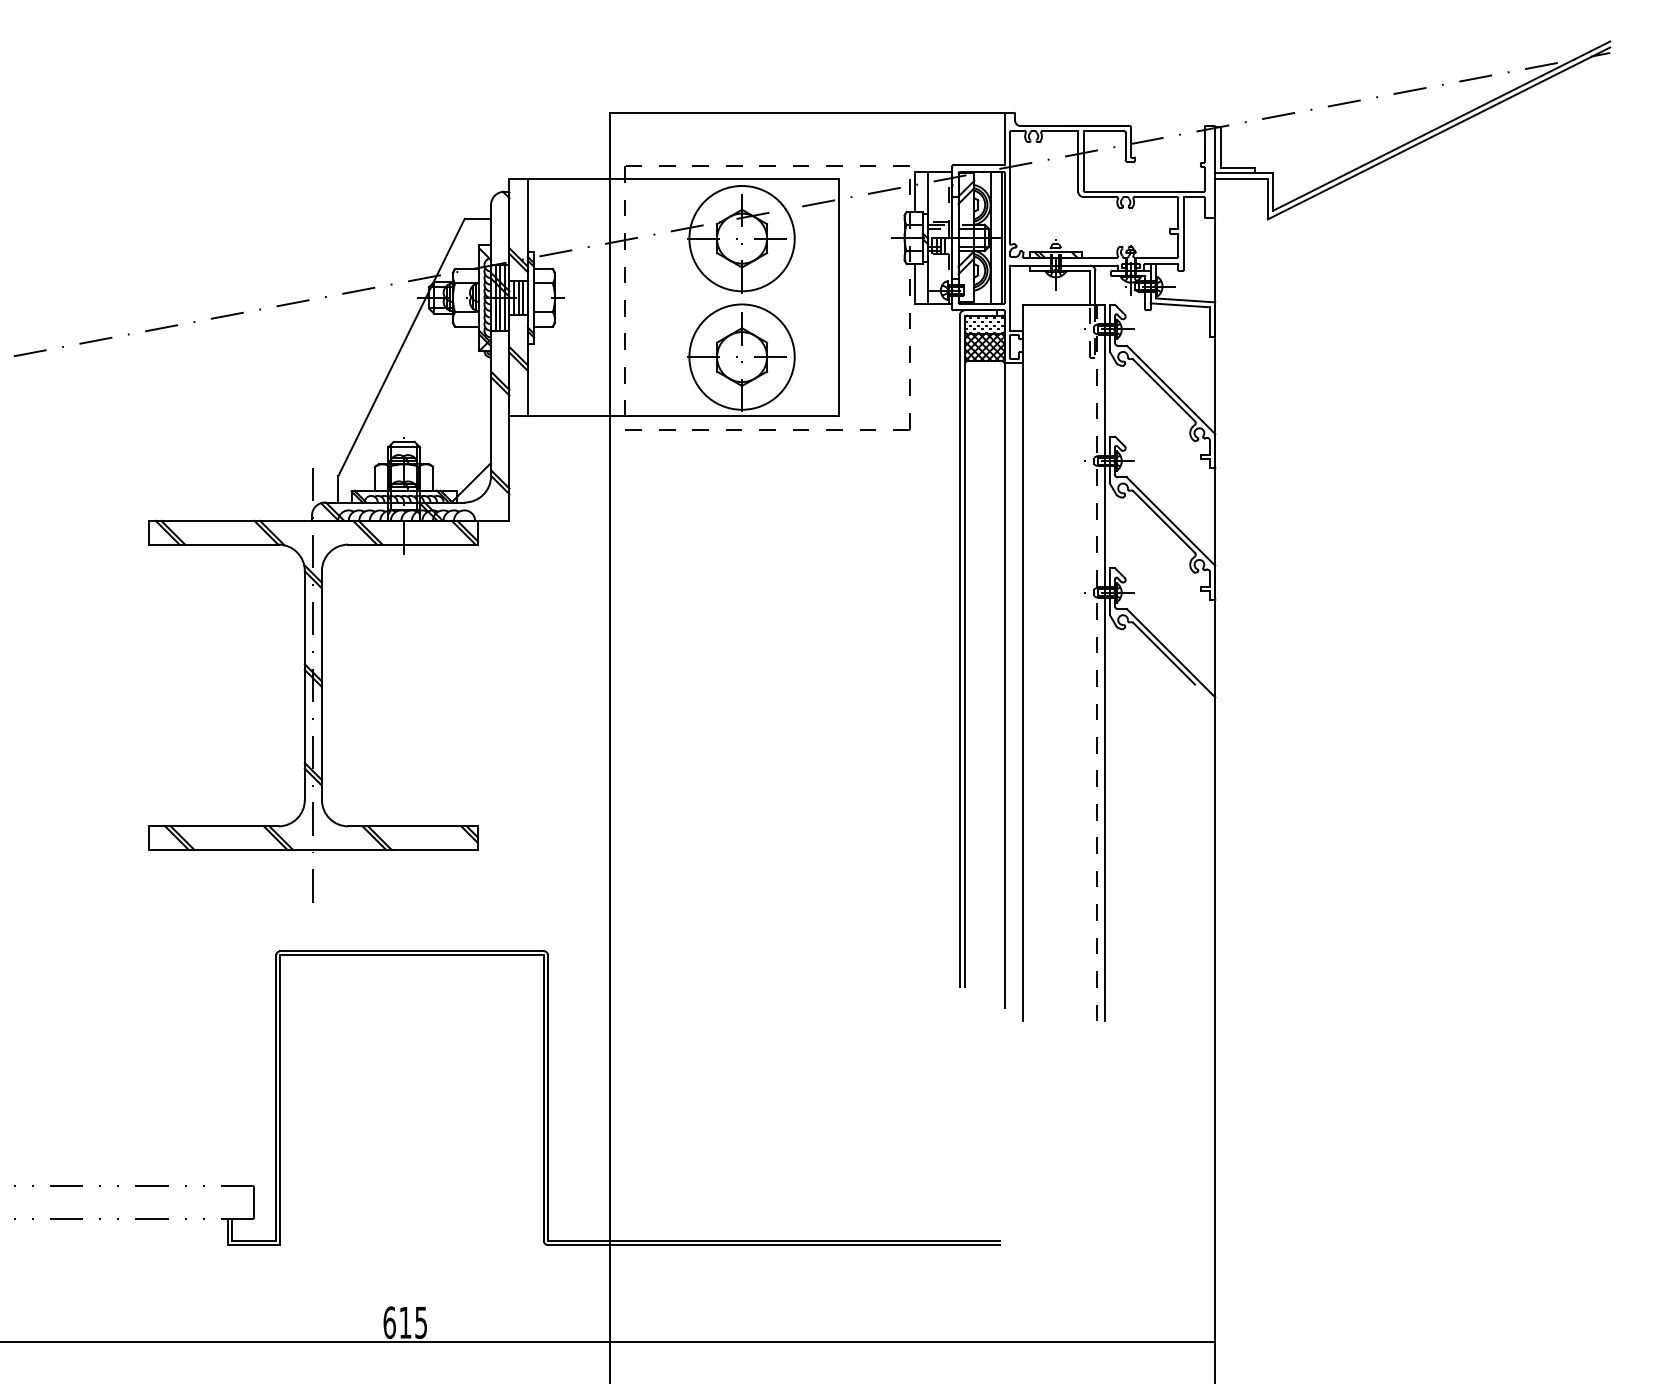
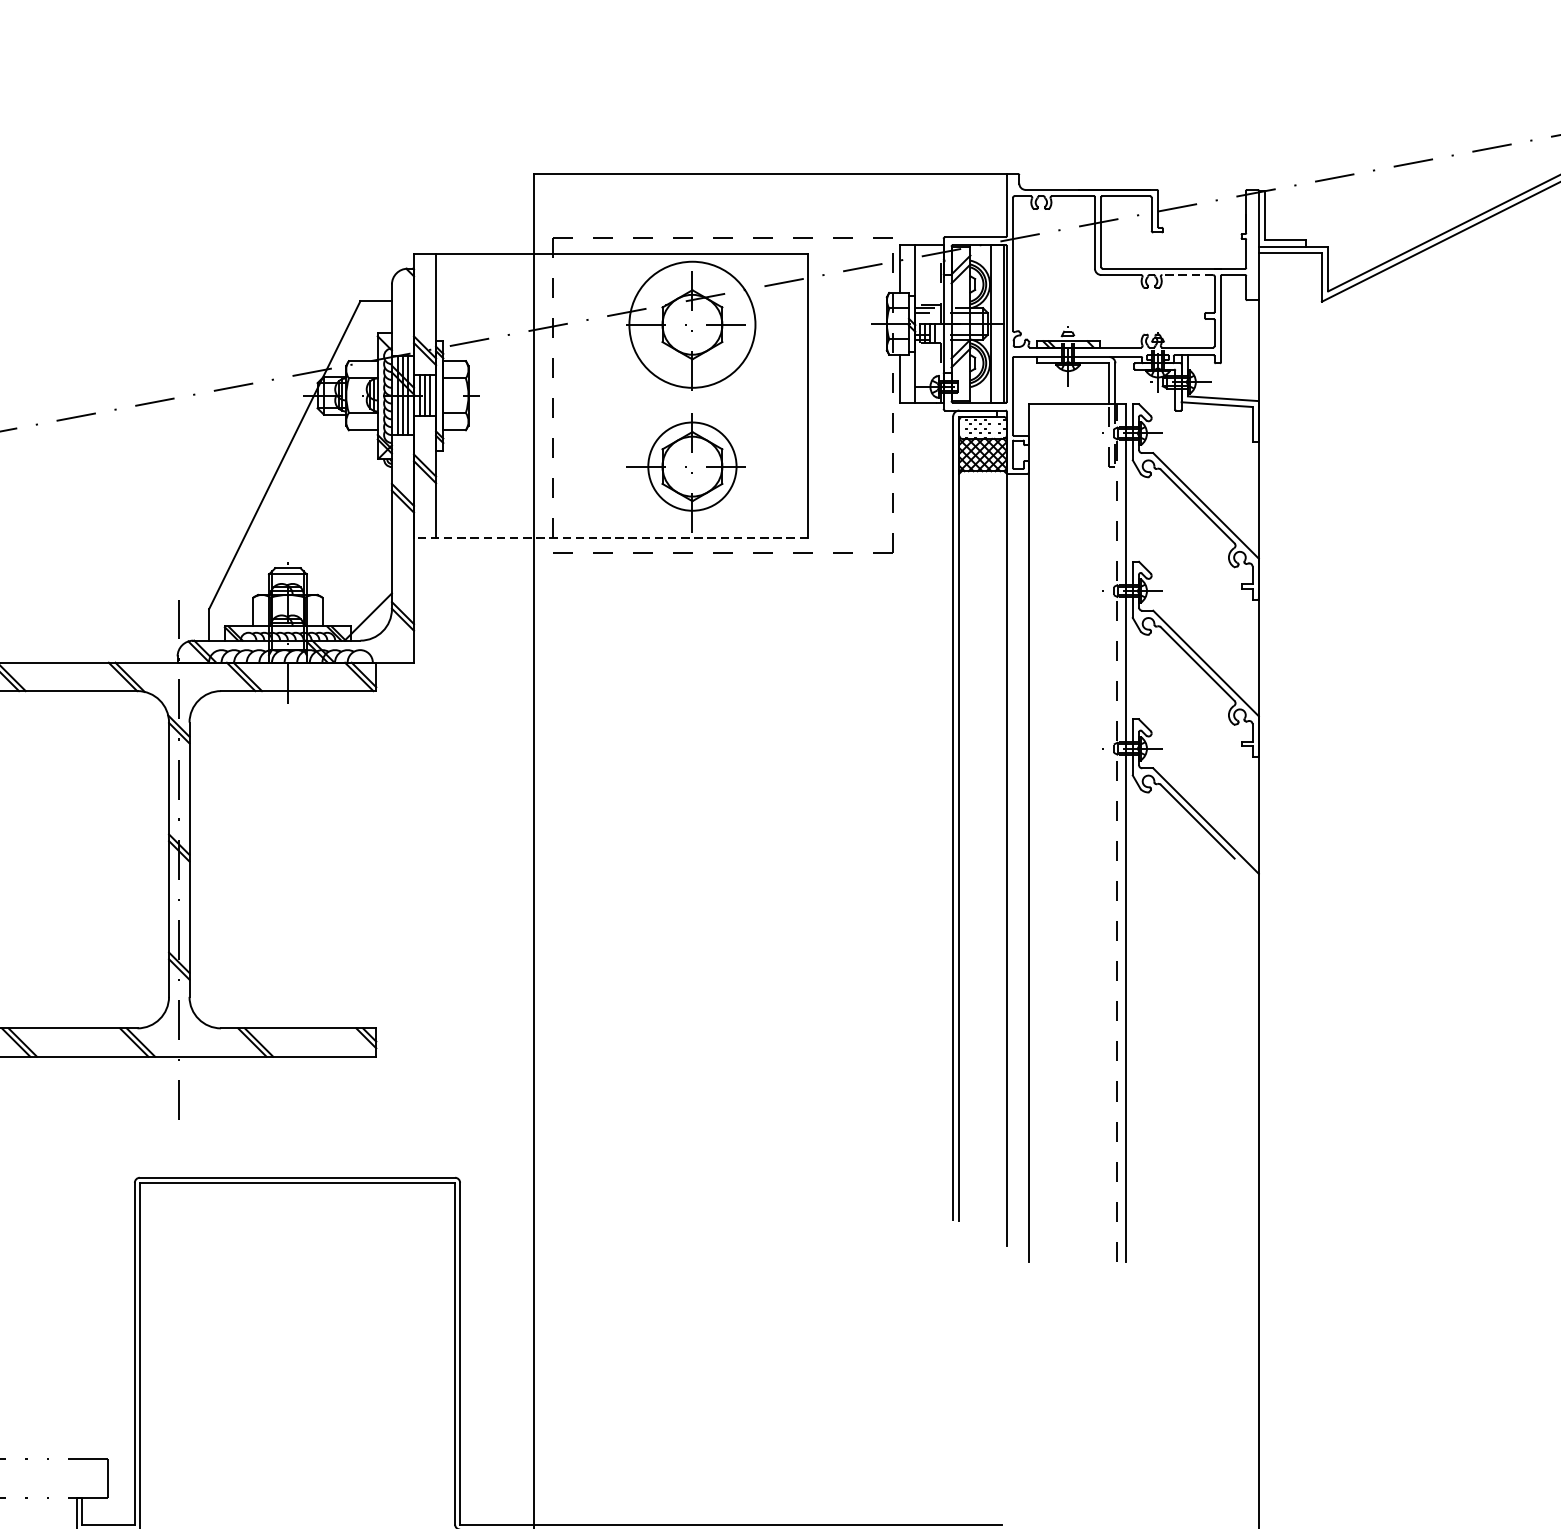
line: (1155, 197) -> (1187, 275), solid -> dashed
circle: (741, 356) -> (691, 465), size x0.7
line: (674, 416) -> (611, 537), solid -> dashed

